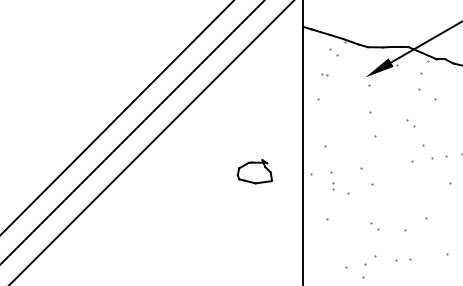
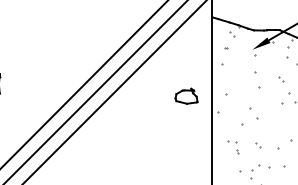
part: (254, 170) -> (186, 95), moved
part: (332, 179) -> (237, 147), moved
part: (402, 260) -> (276, 167), size x1.6

